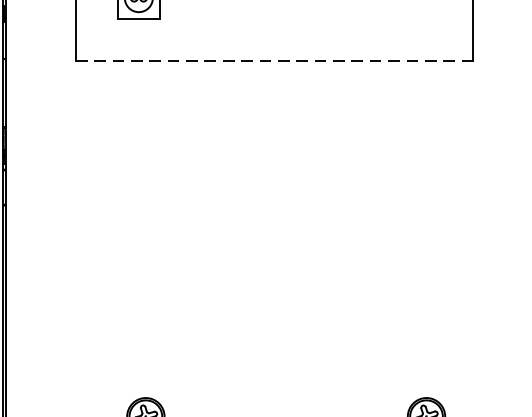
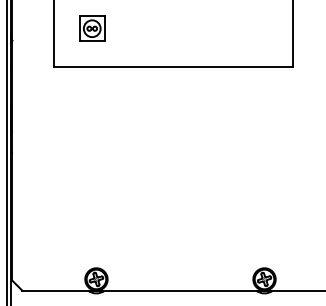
line: (272, 61) -> (172, 66), dashed -> solid

